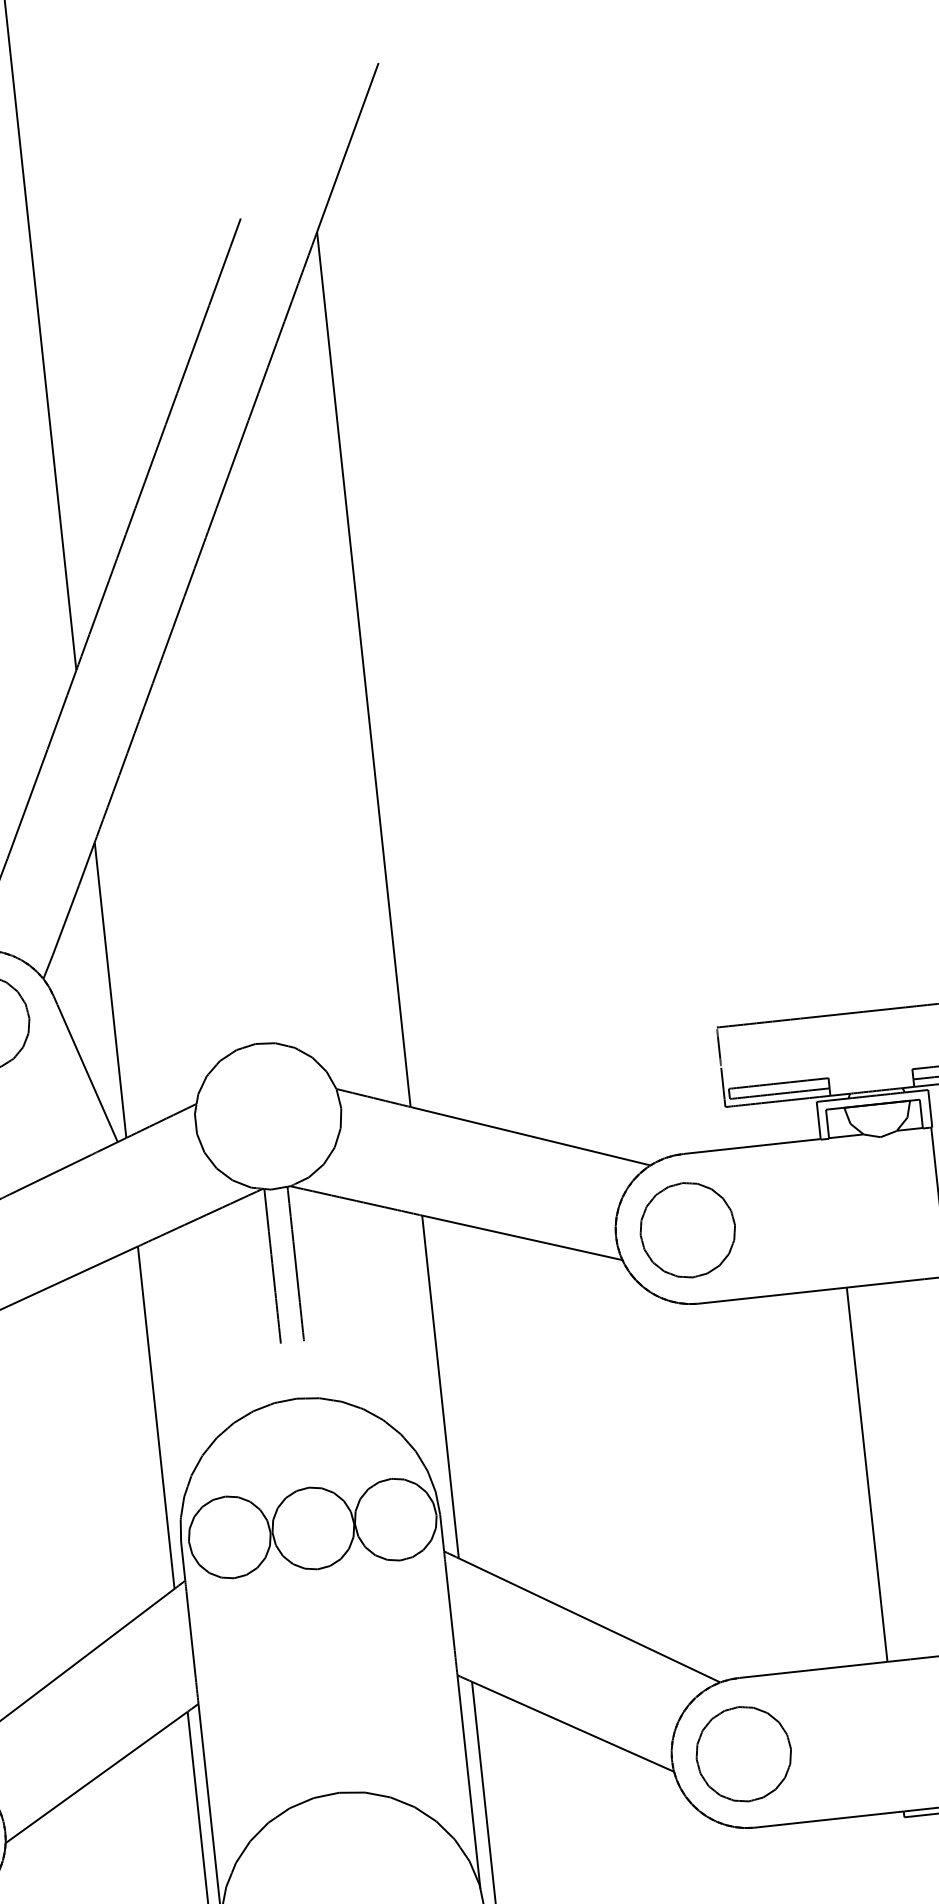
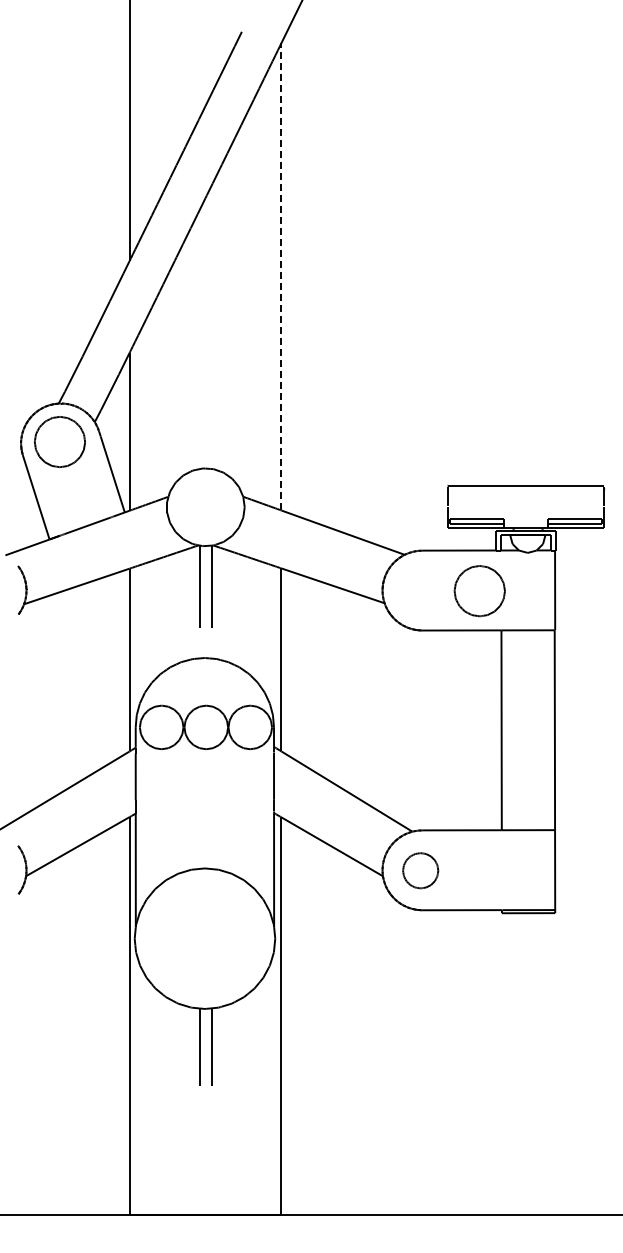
line: (363, 668) -> (281, 276), solid -> dashed
part: (687, 1230) -> (479, 591), moved
part: (743, 1753) -> (420, 870), size x0.7

